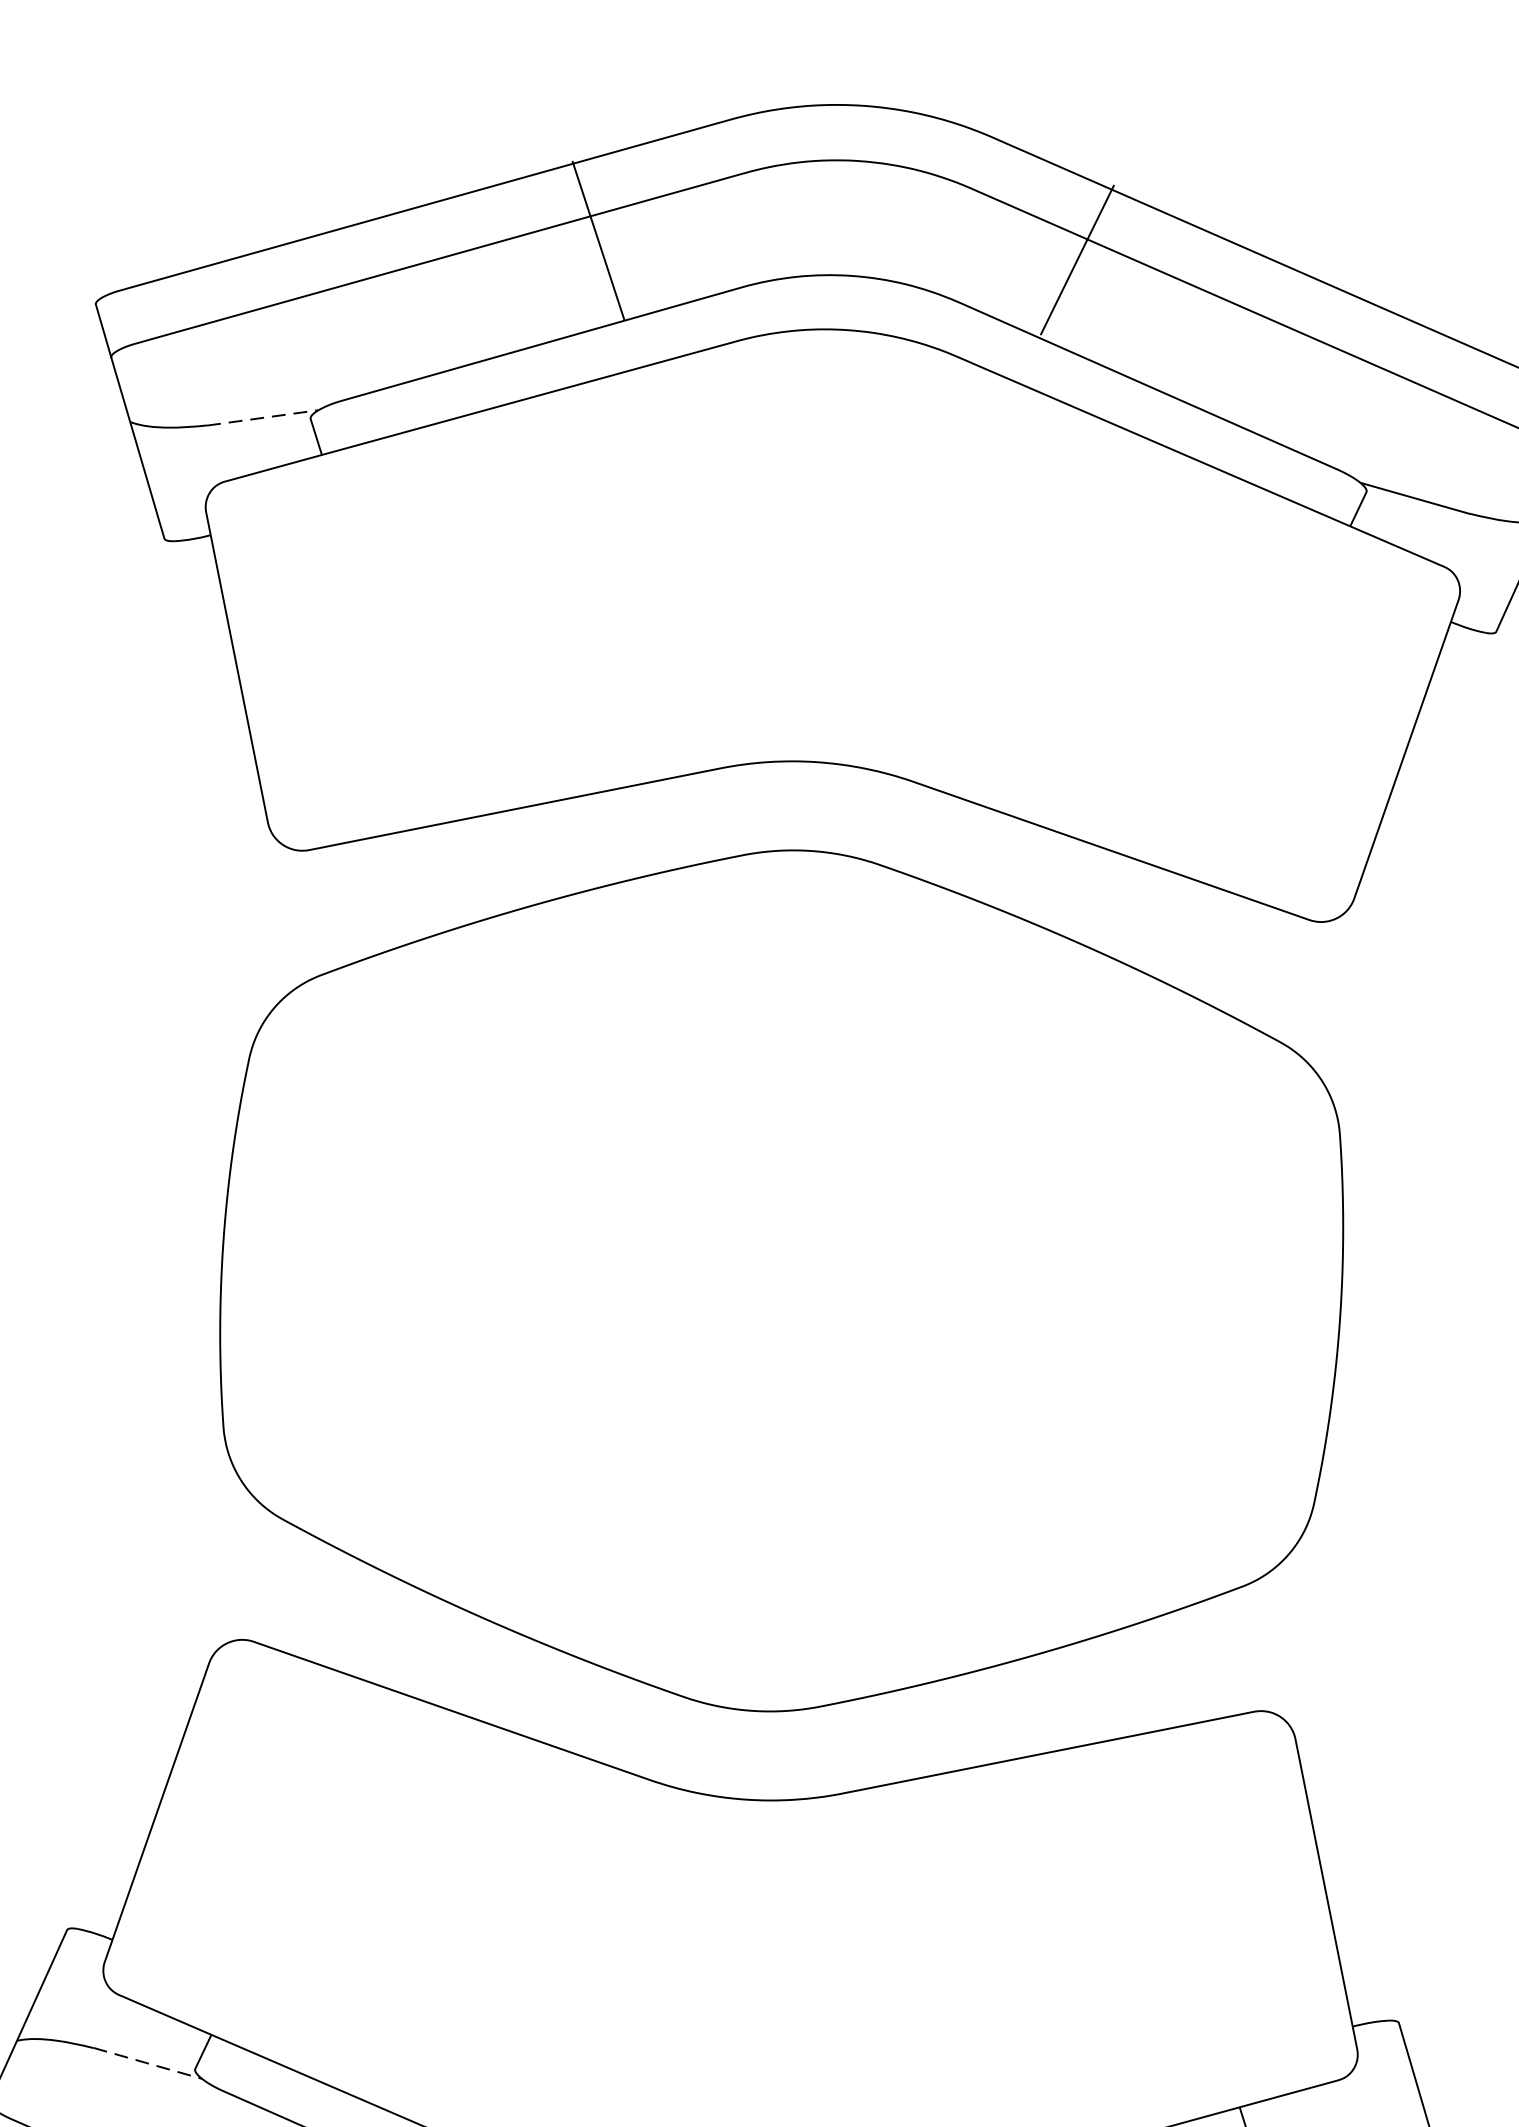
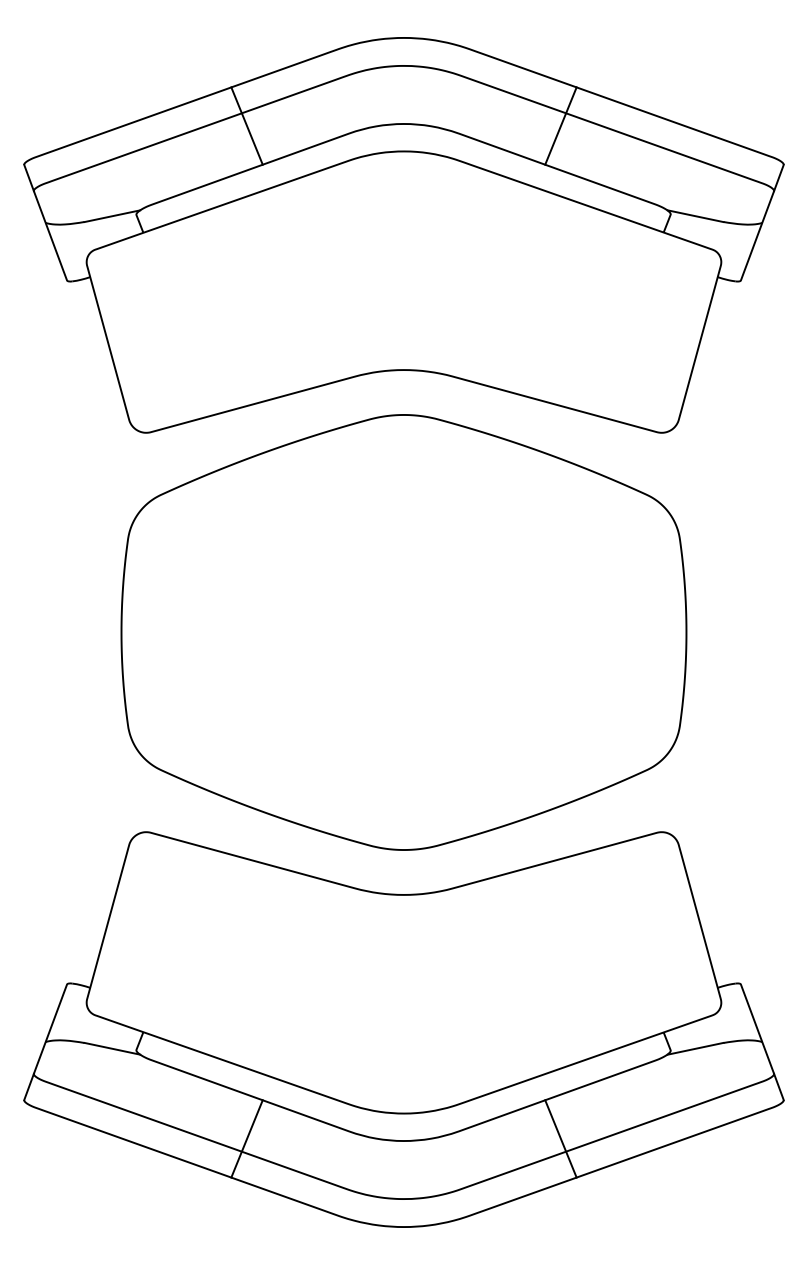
line: (597, 239) -> (246, 125), moved
line: (1076, 258) -> (560, 125), moved
line: (263, 418) -> (112, 216), dashed -> solid
line: (148, 2062) -> (112, 1048), dashed -> solid

